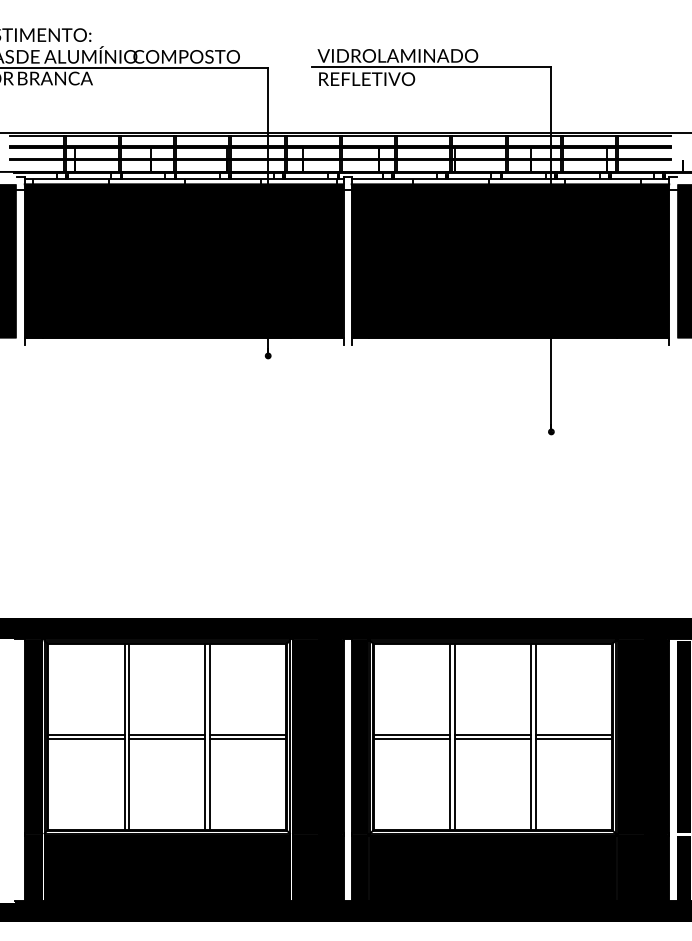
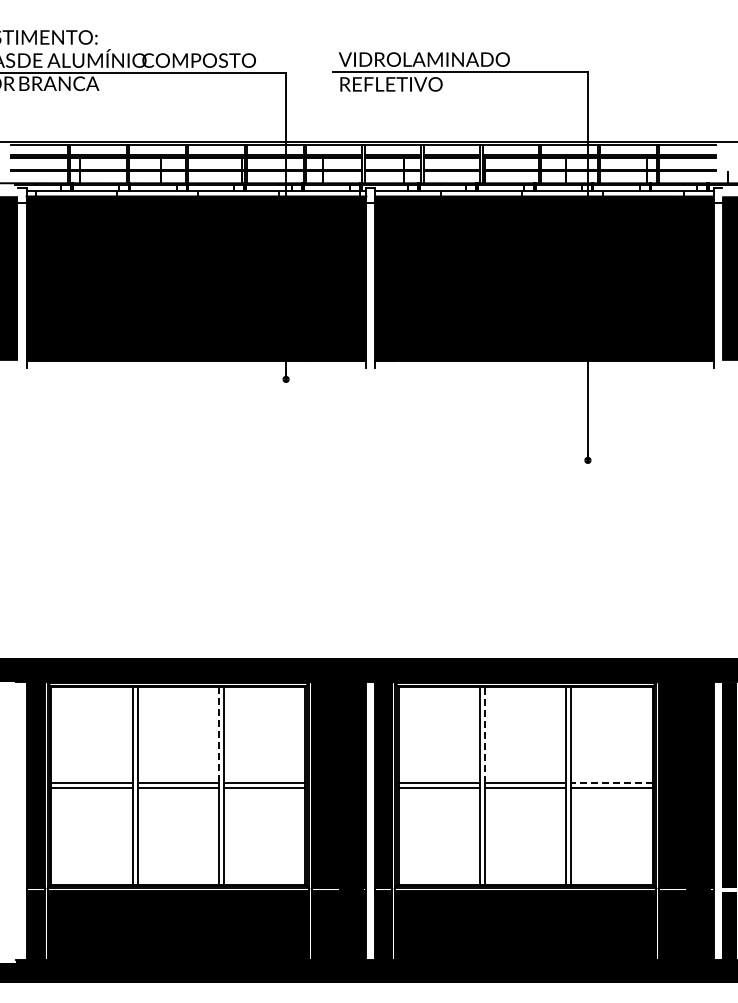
line: (454, 689) -> (484, 734), solid -> dashed
line: (205, 690) -> (219, 735), solid -> dashed
line: (573, 735) -> (611, 783), solid -> dashed

